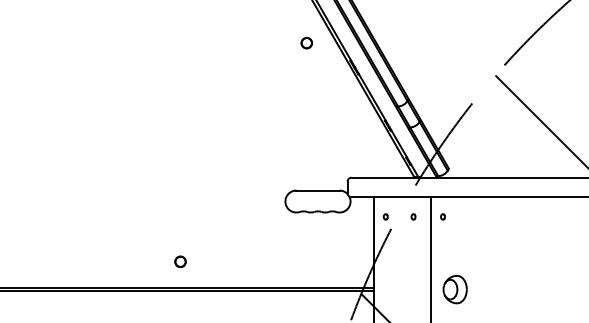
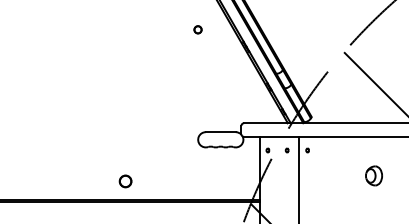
part: (306, 42) -> (197, 29), moved
part: (179, 261) -> (124, 181), size x1.6
part: (454, 288) -> (373, 175), moved

